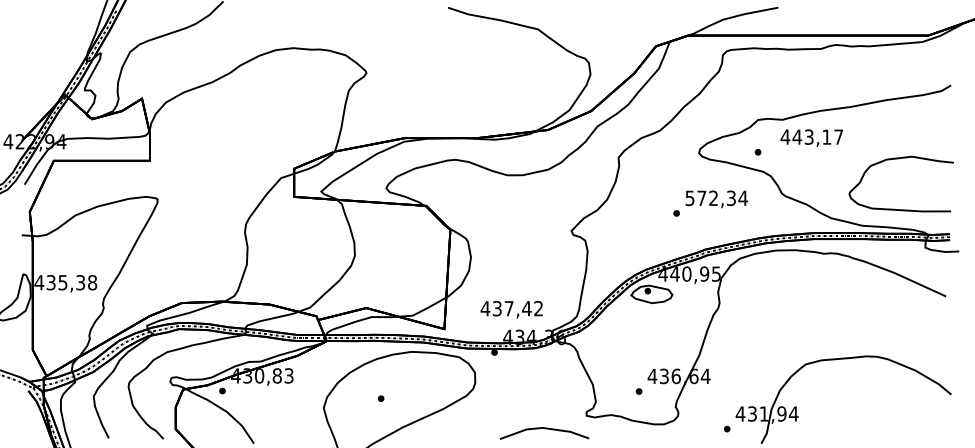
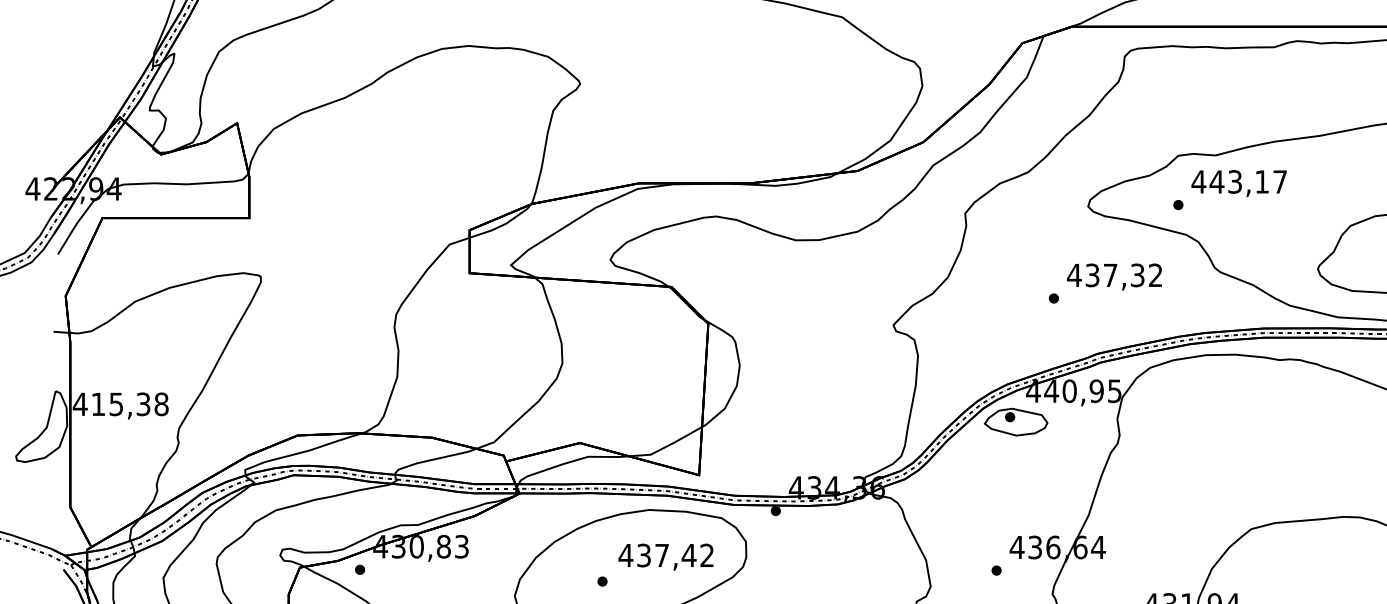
text: (811, 137) -> (1238, 182), moved
text: (716, 198) -> (1114, 275), 572,34 -> 437,32
text: (50, 282) -> (97, 404), 435,38 -> 415,38
text: (511, 309) -> (665, 556), moved

